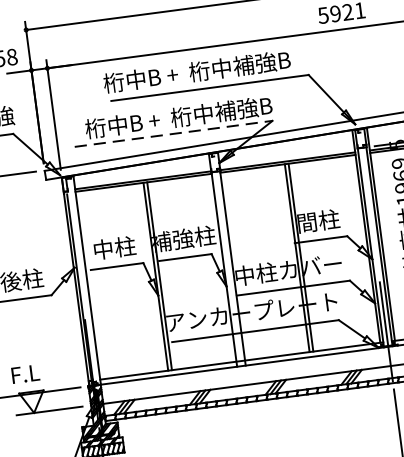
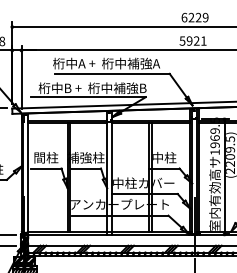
text: (197, 71) -> (106, 63), 桁中B +  桁中補強B -> 桁中A +  桁中補強A
line: (173, 134) -> (88, 97), dashed -> solid
text: (308, 222) -> (158, 157), 間柱 -> 中柱
text: (102, 249) -> (39, 157), 中柱 -> 間柱

